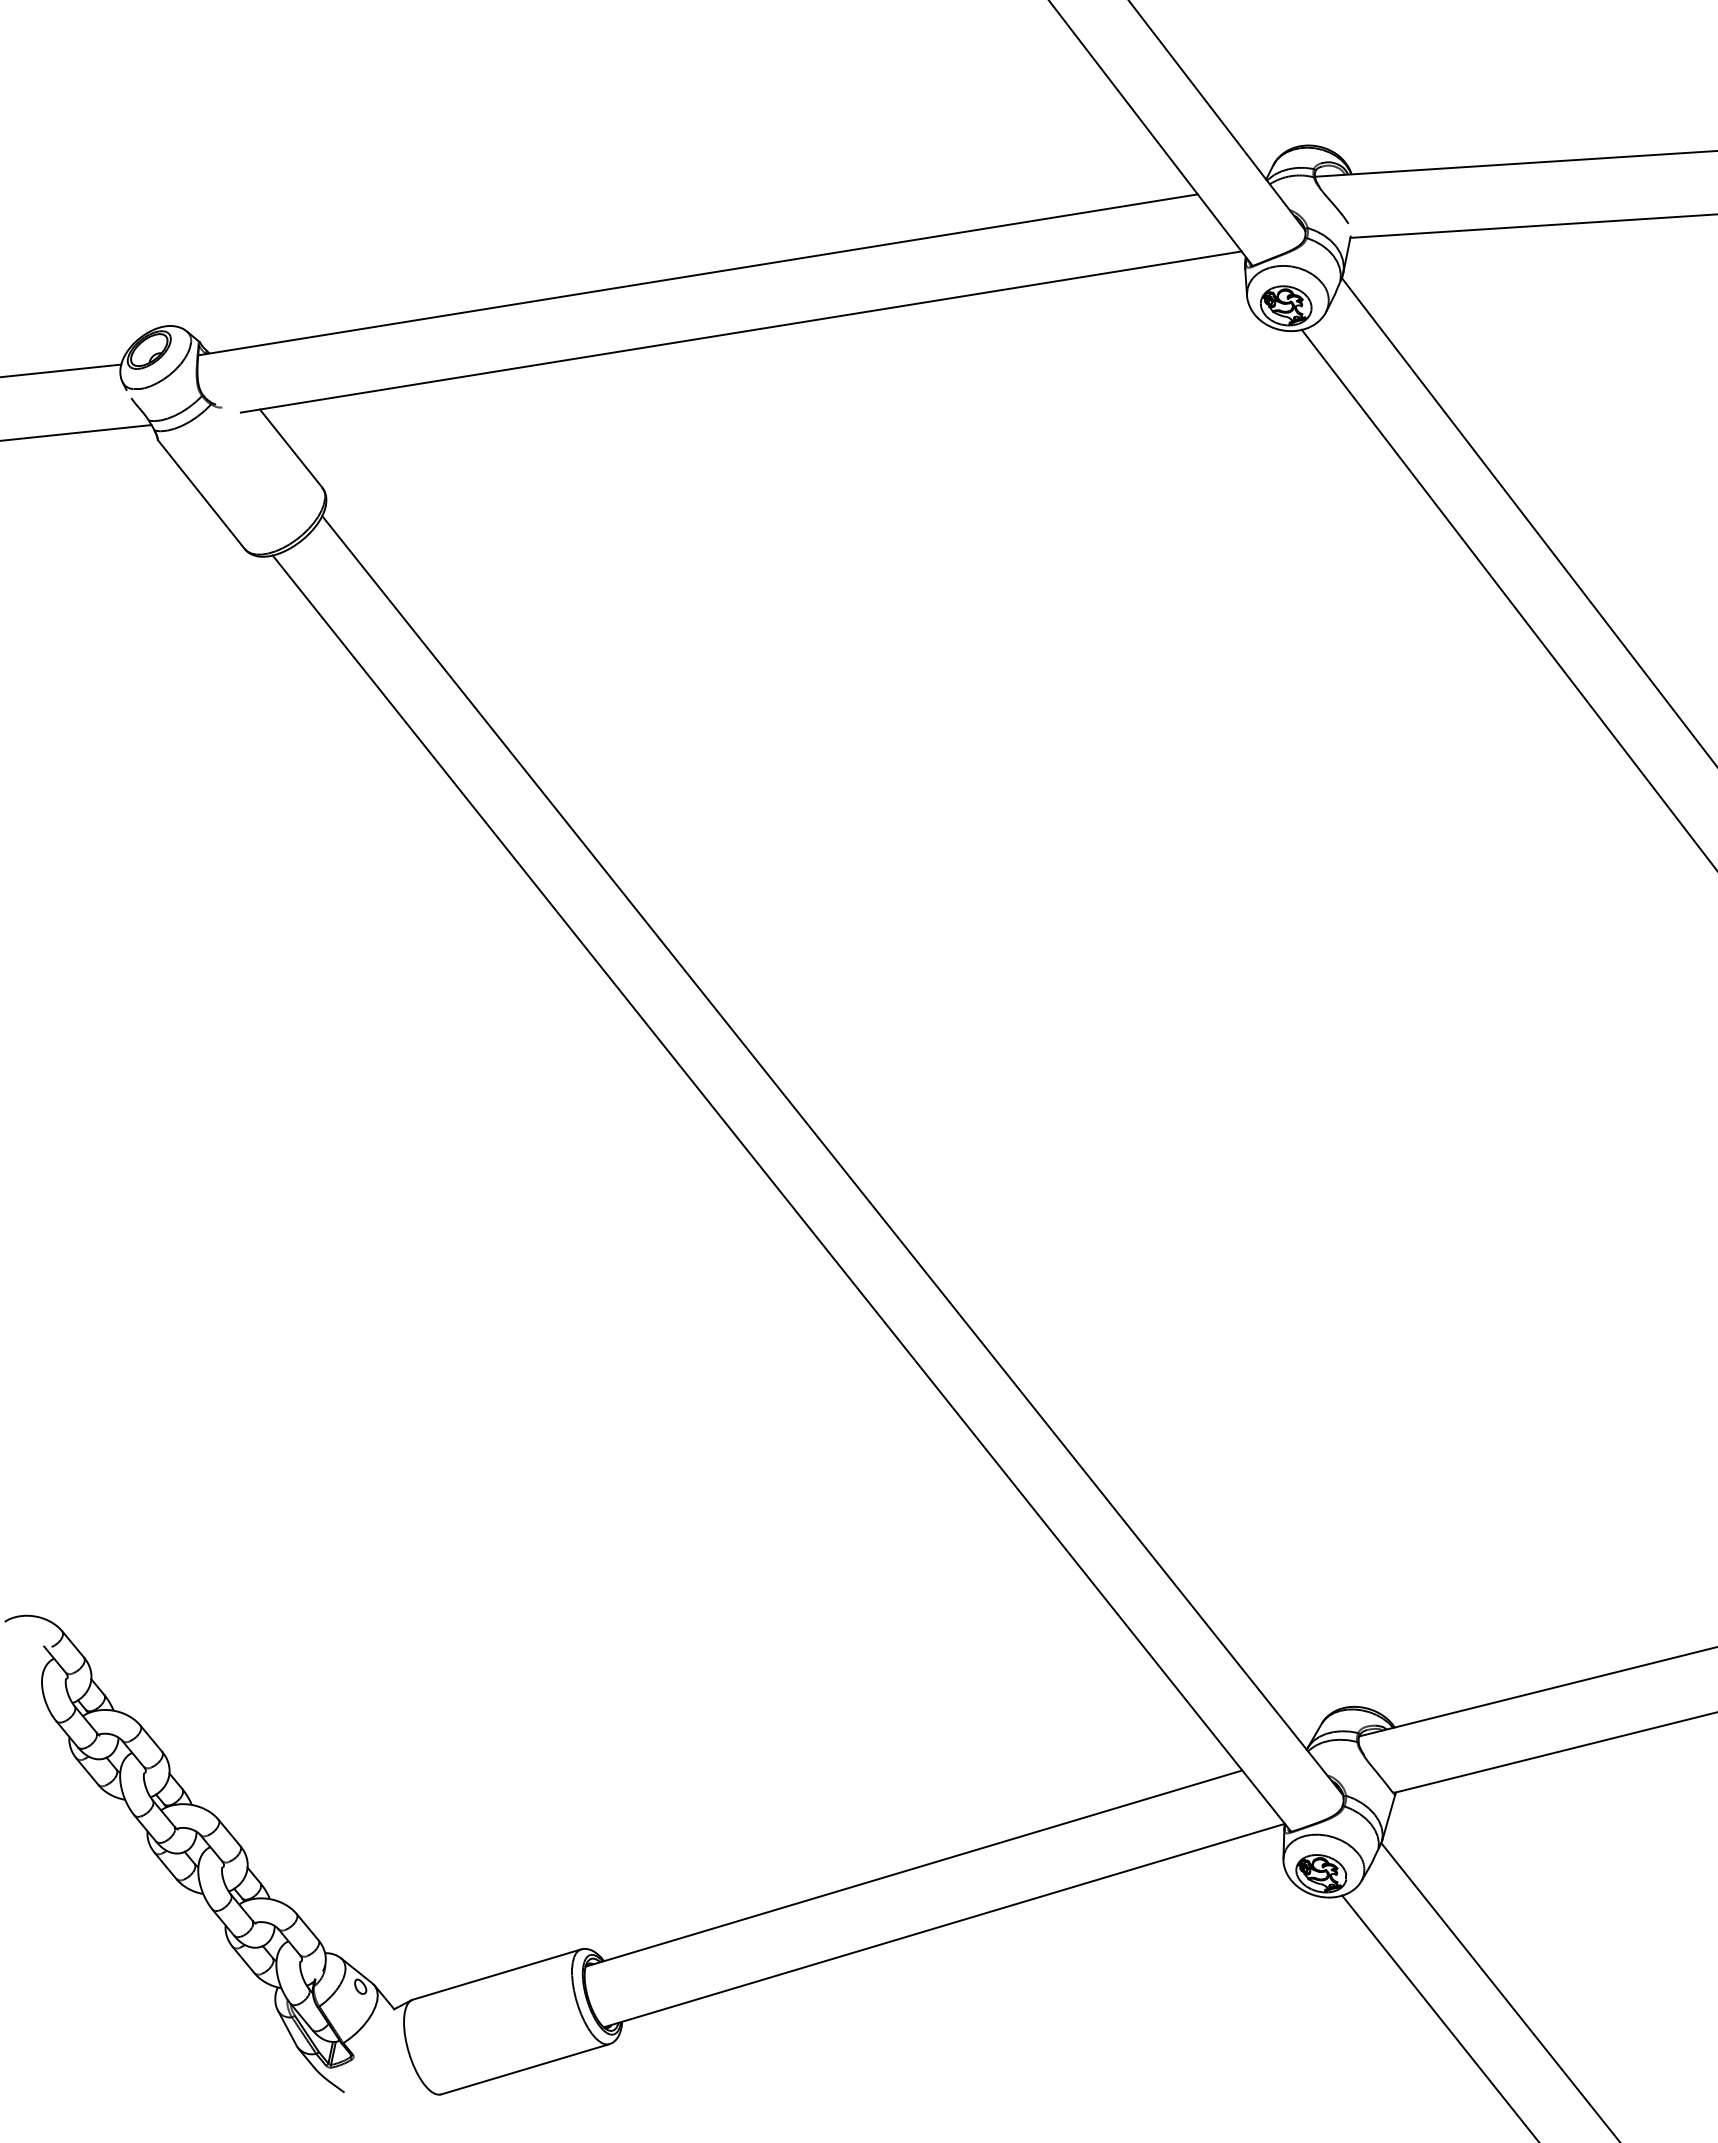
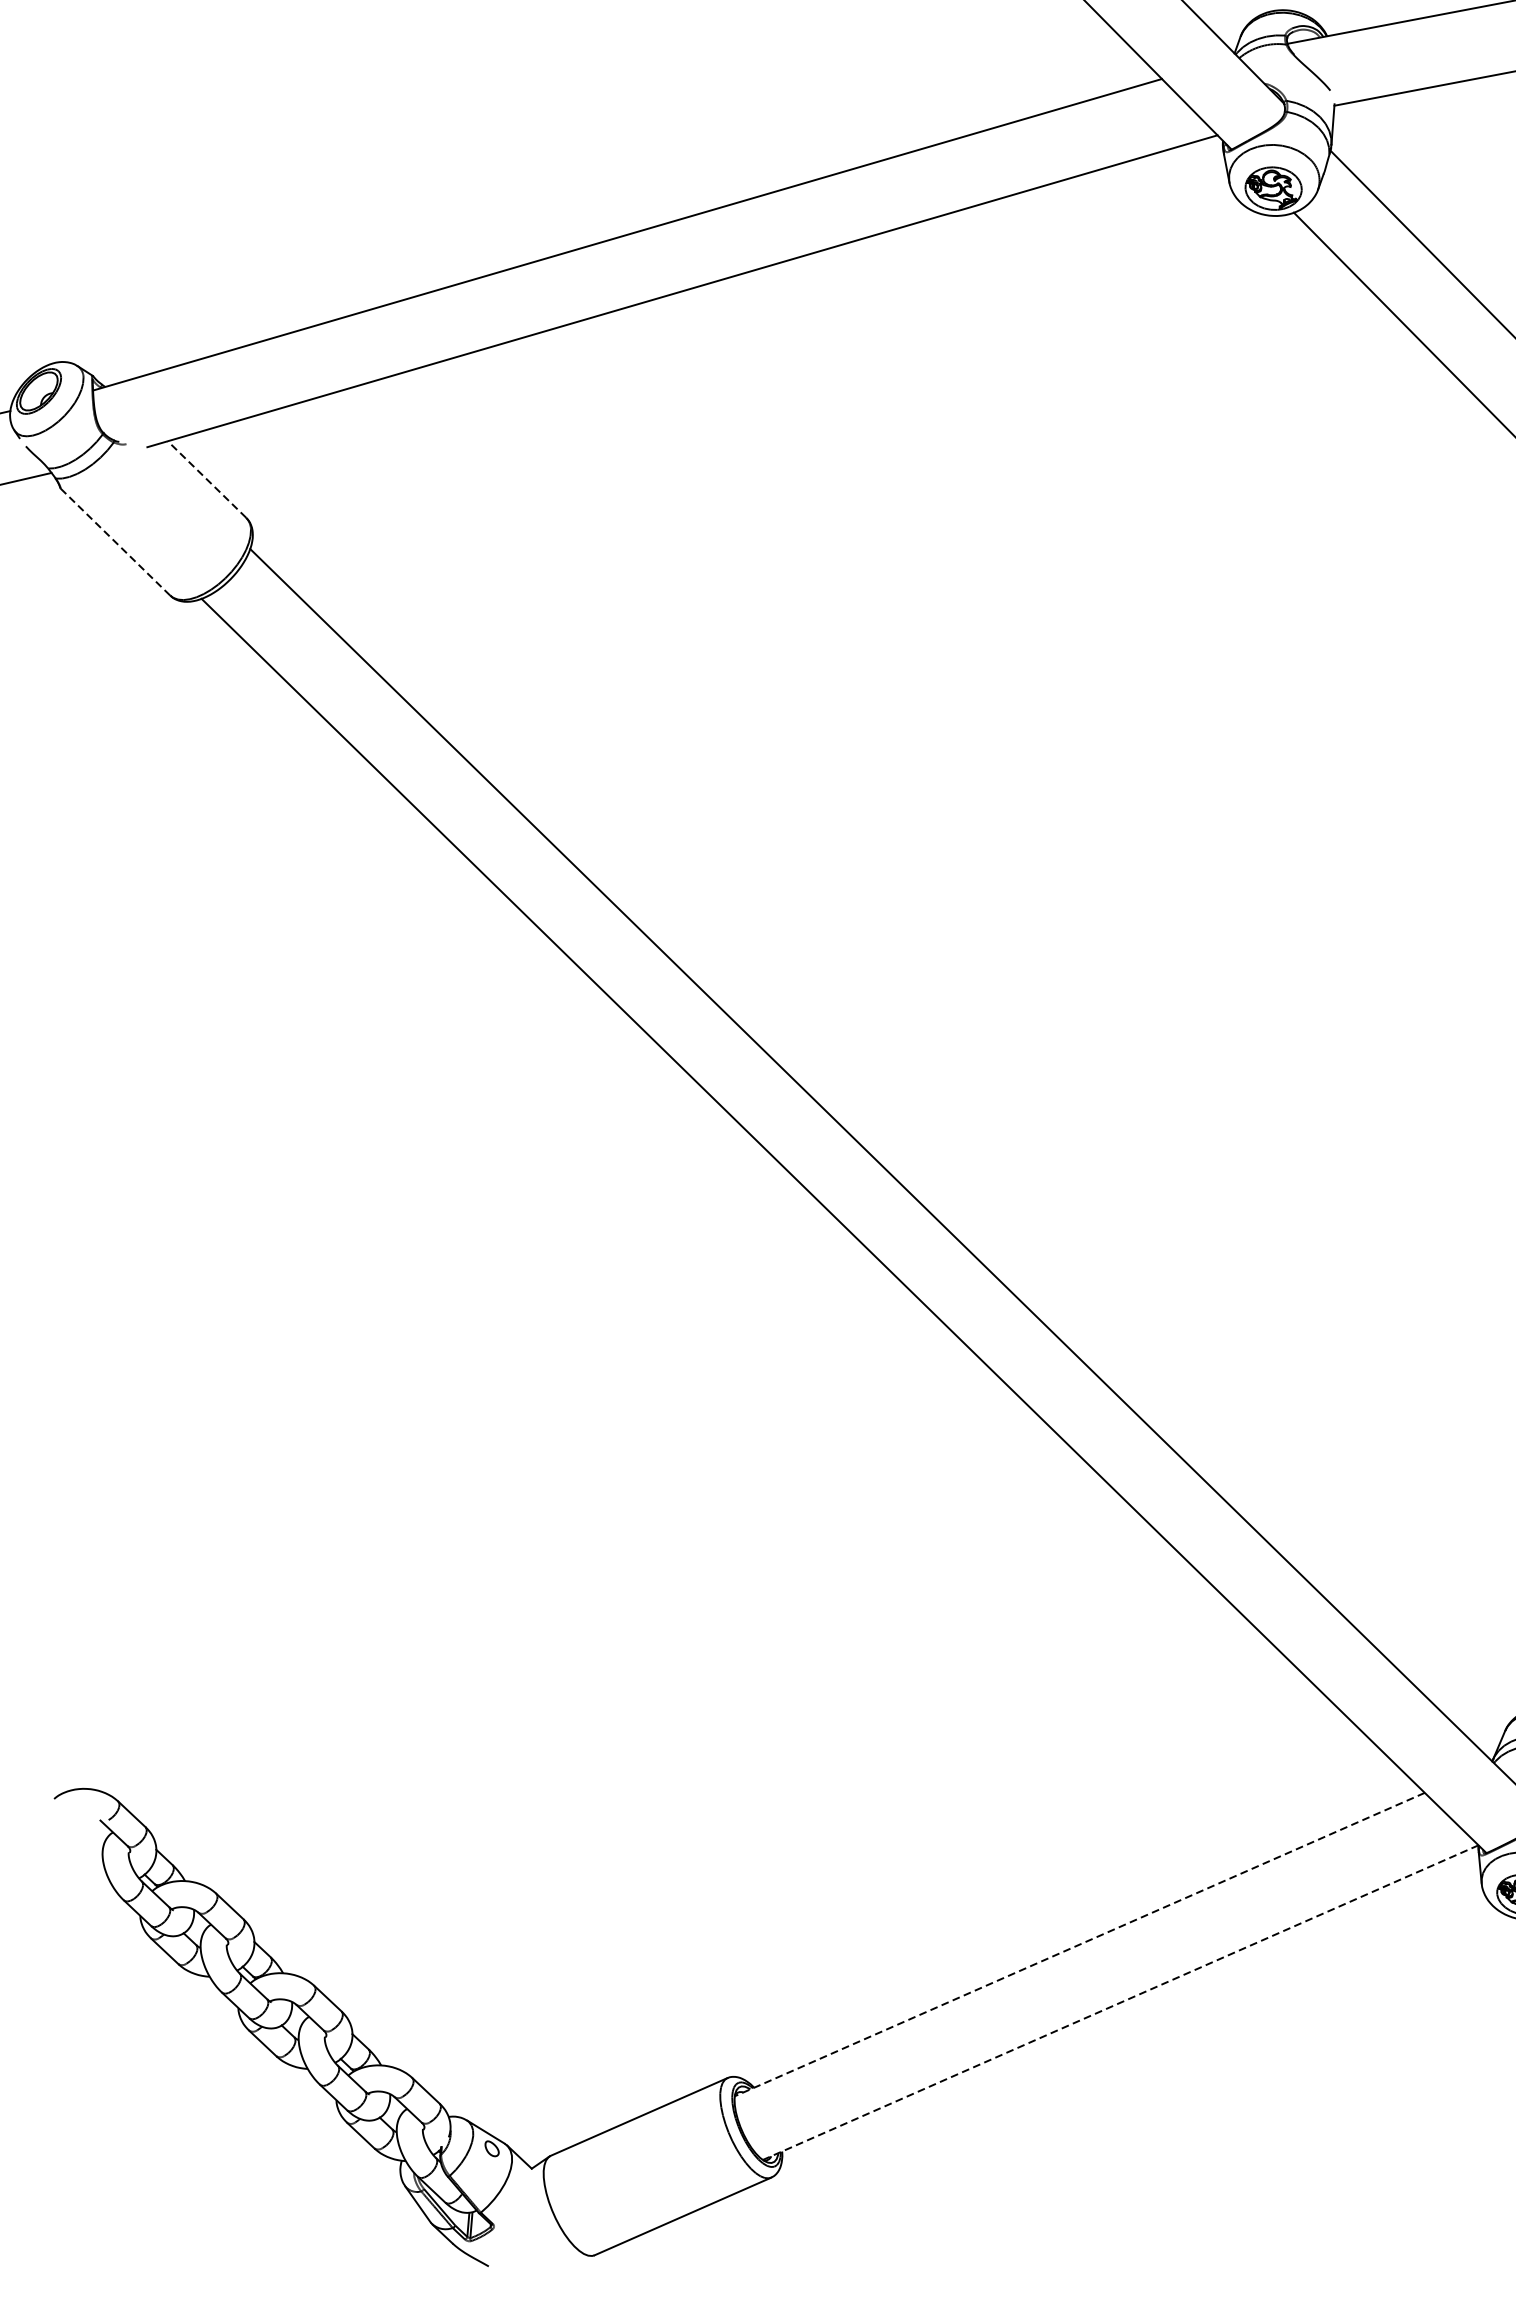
line: (291, 448) -> (207, 479), solid -> dashed
line: (201, 494) -> (115, 541), solid -> dashed
line: (913, 1868) -> (1079, 1944), solid -> dashed
line: (944, 1925) -> (1120, 2002), solid -> dashed

